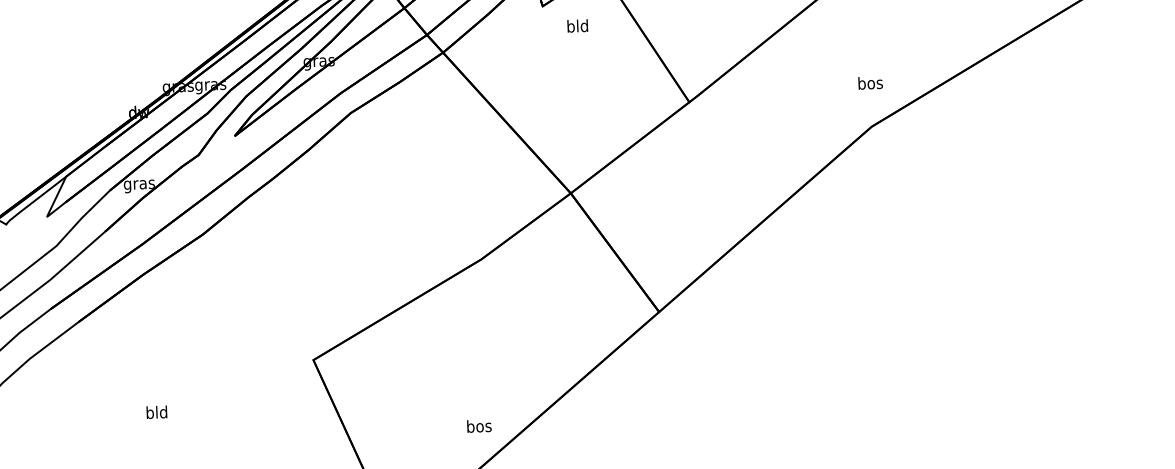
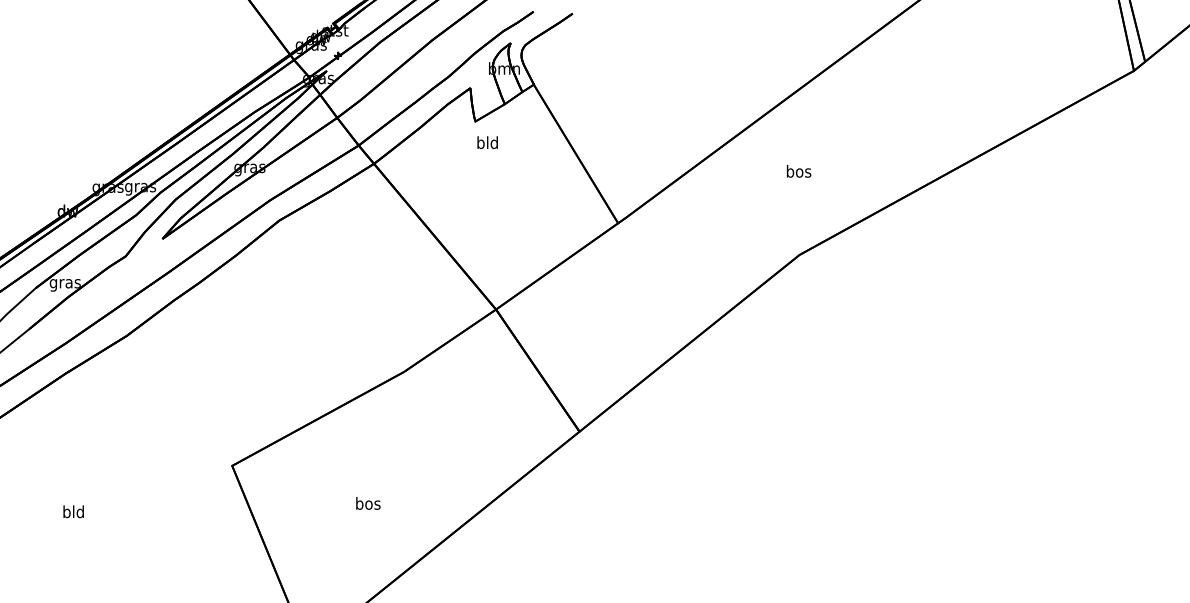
text: (577, 25) -> (487, 142), moved
text: (871, 83) -> (799, 171), moved
text: (479, 426) -> (368, 503), moved

